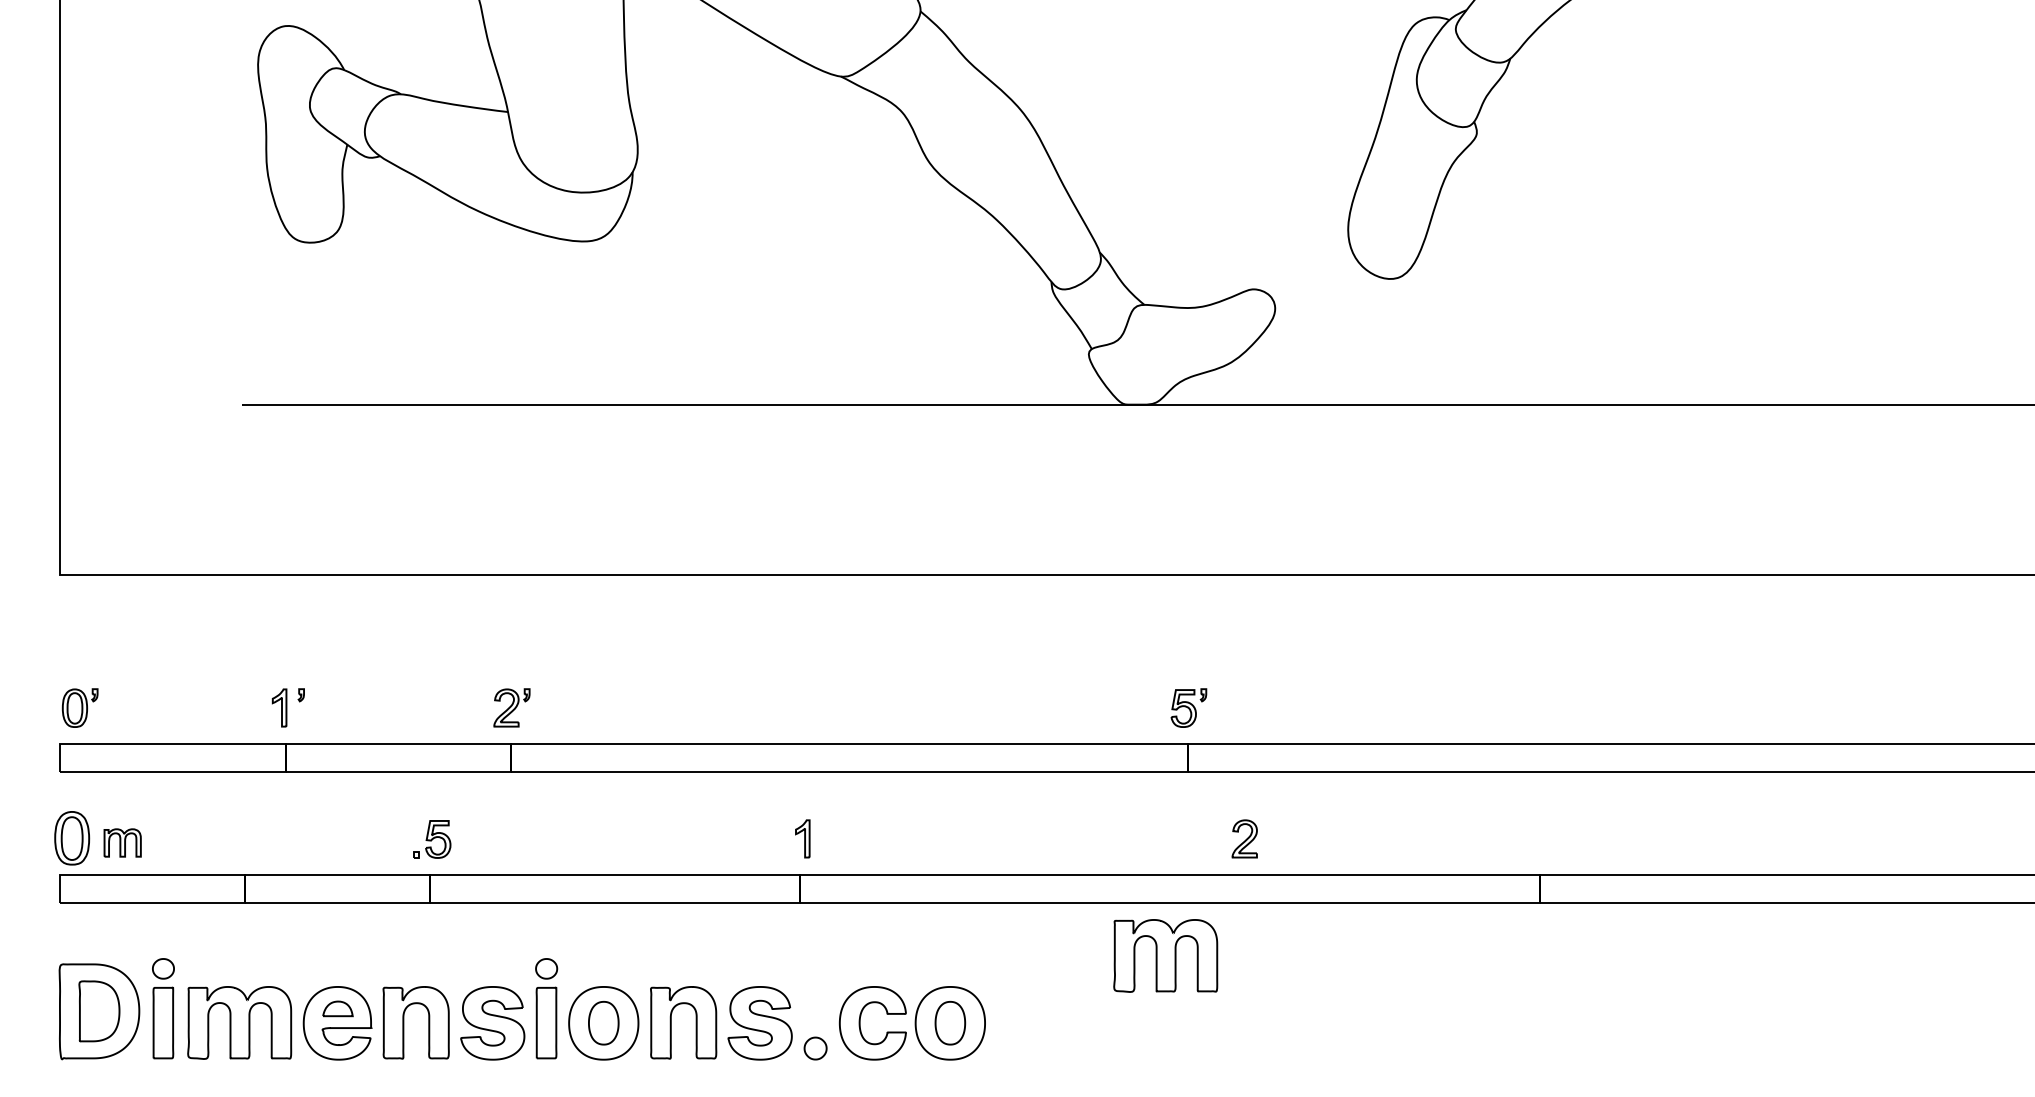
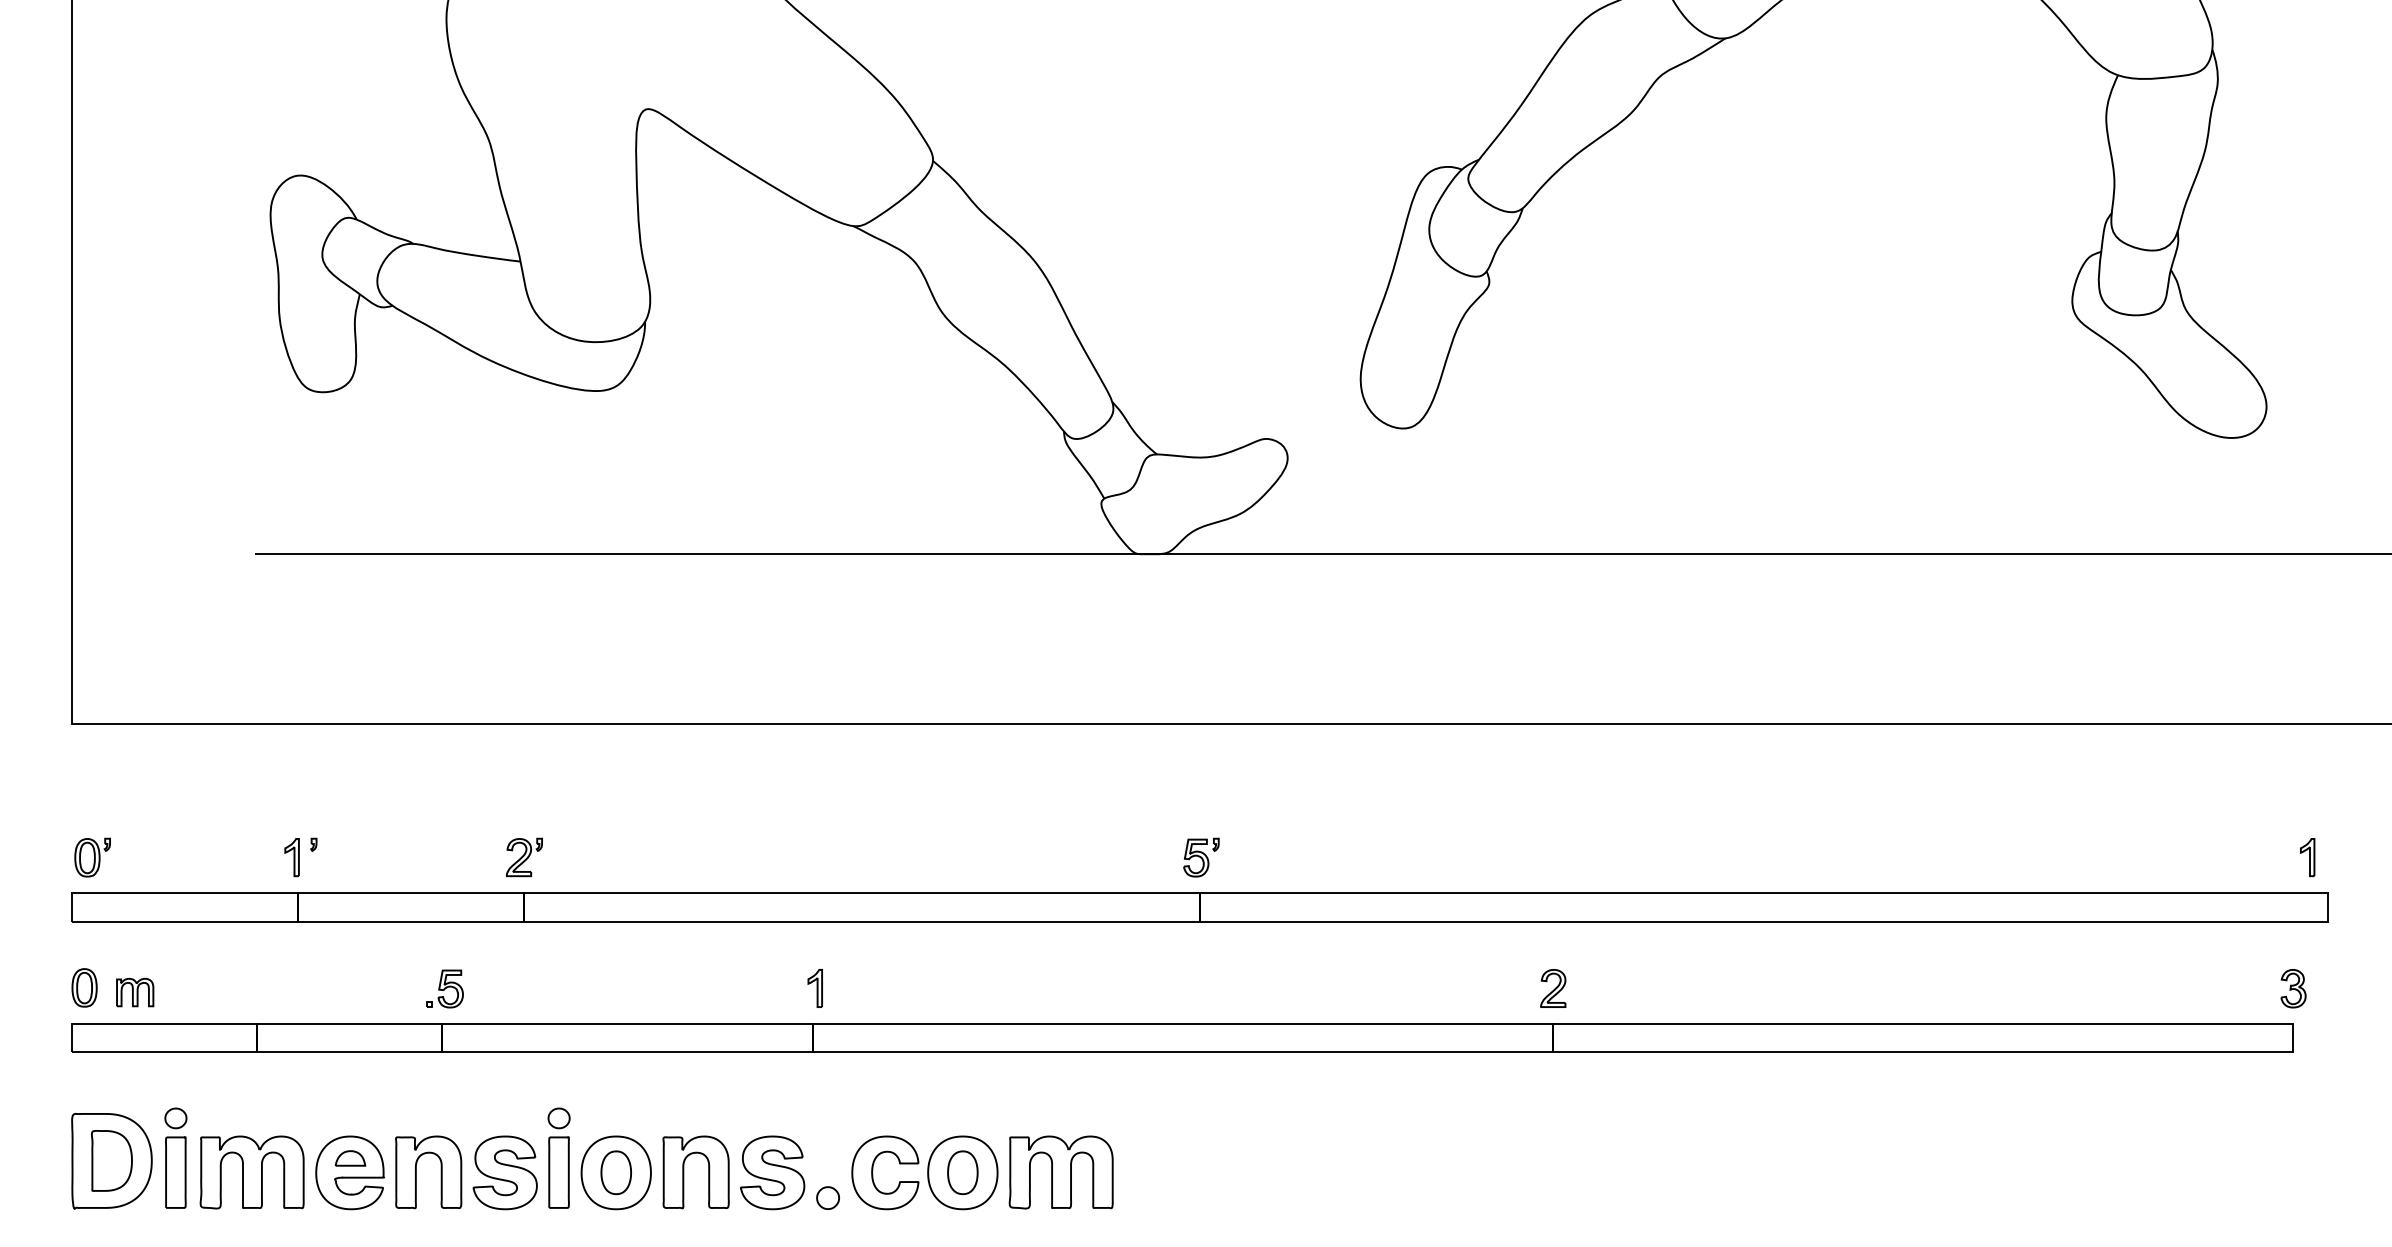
part: (72, 837) -> (84, 987), size x0.71
part: (1245, 838) -> (1553, 988), moved
part: (1165, 955) -> (1060, 1172), moved

